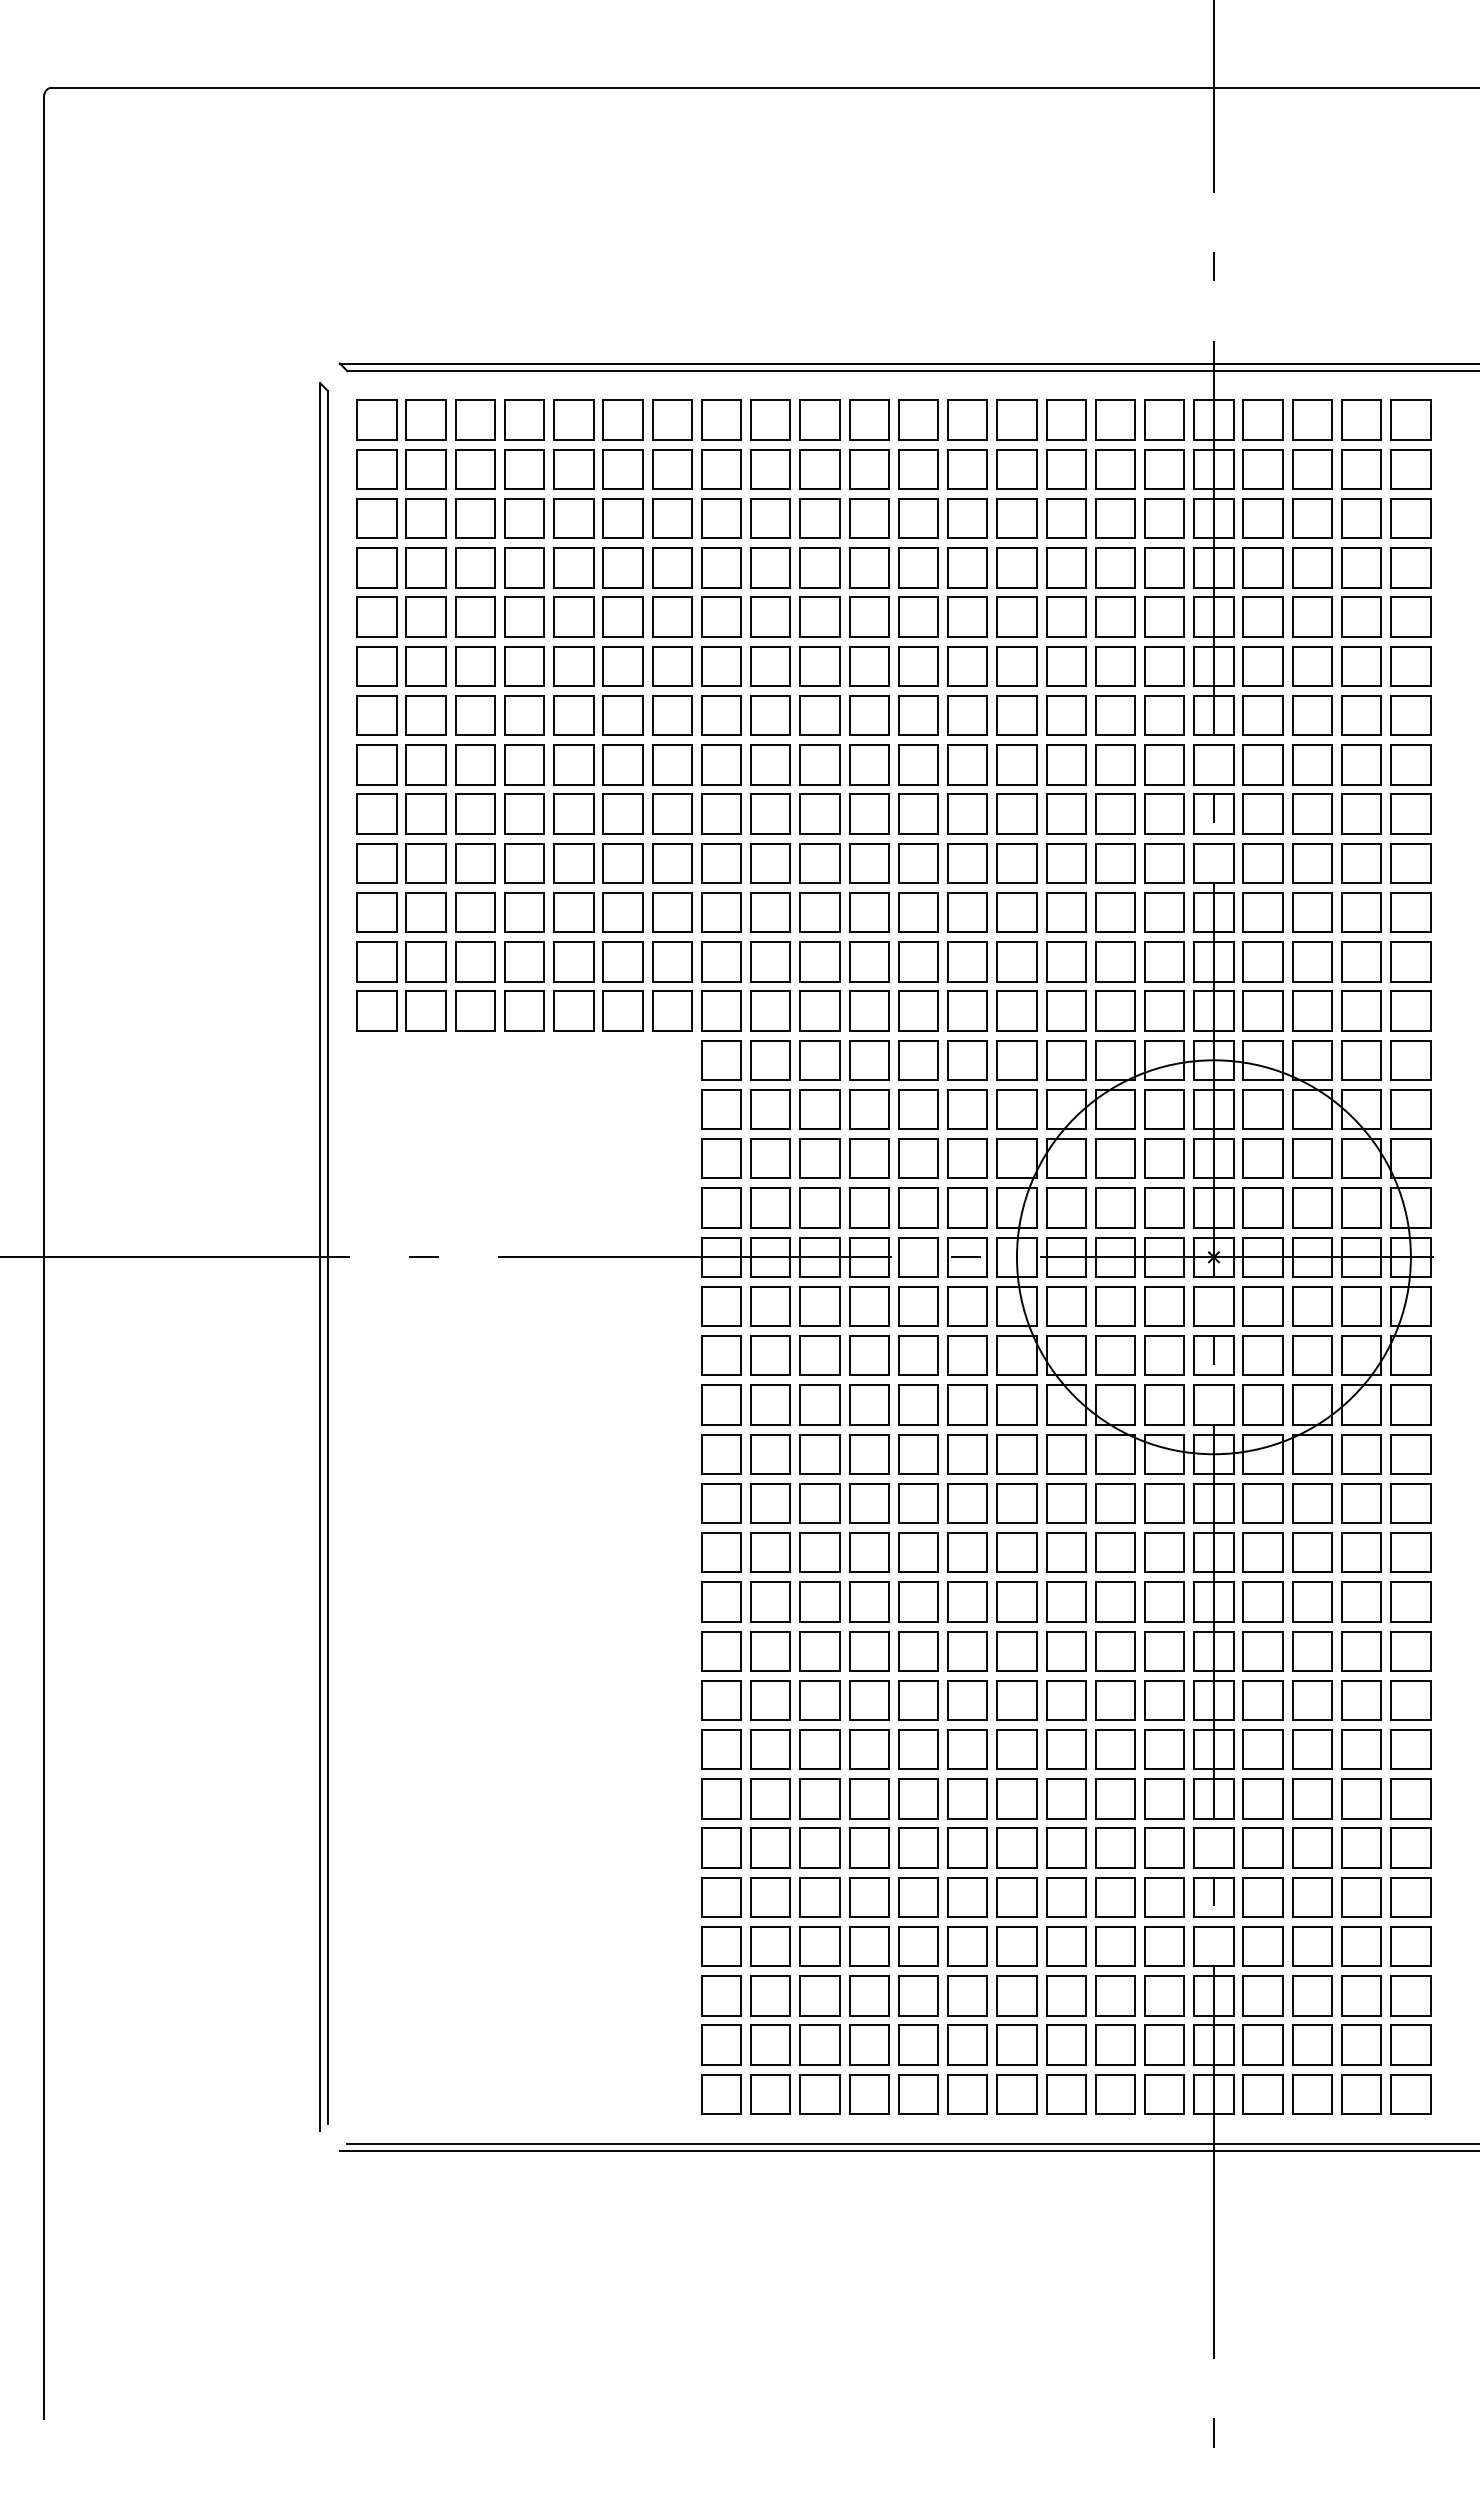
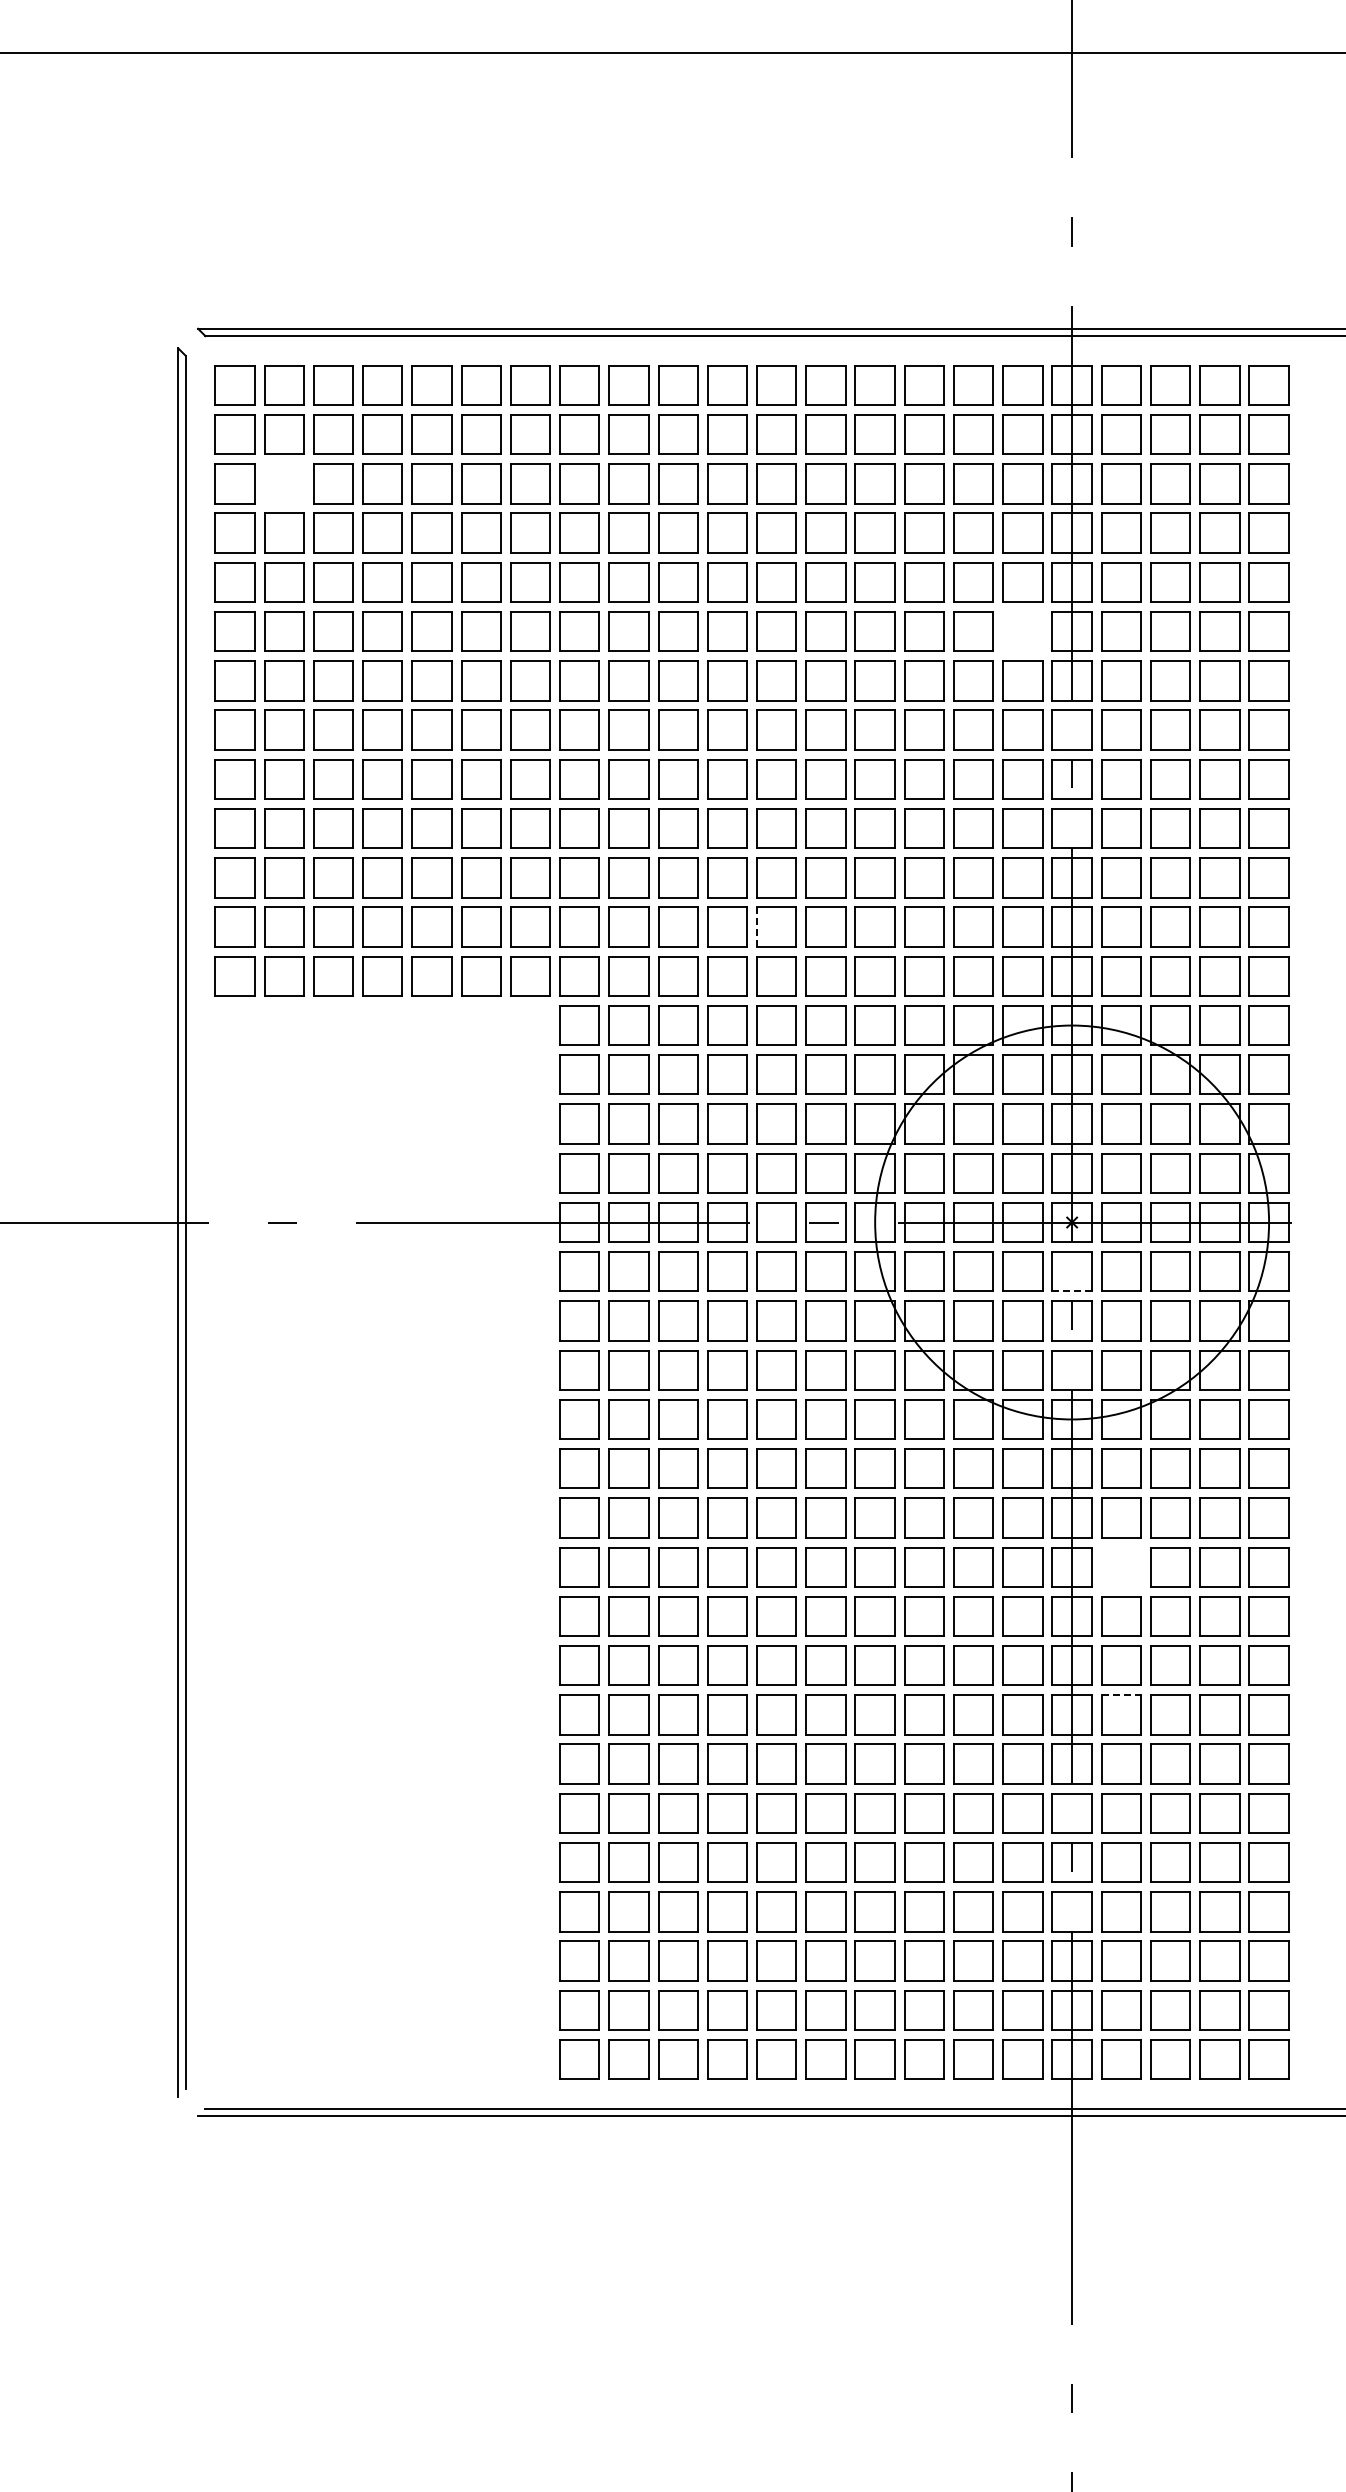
part: (425, 518) -> (283, 483), removed
part: (1164, 666) -> (1022, 631), removed
line: (898, 961) -> (756, 926), solid -> dashed
line: (1213, 1326) -> (1071, 1291), solid -> dashed
part: (1262, 1601) -> (1120, 1566), removed
line: (1263, 1729) -> (1121, 1694), solid -> dashed

